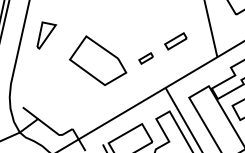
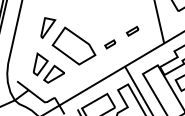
part: (47, 34) -> (48, 27), moved
part: (175, 40) -> (132, 30), size x0.71
part: (64, 89) -> (48, 67), added

